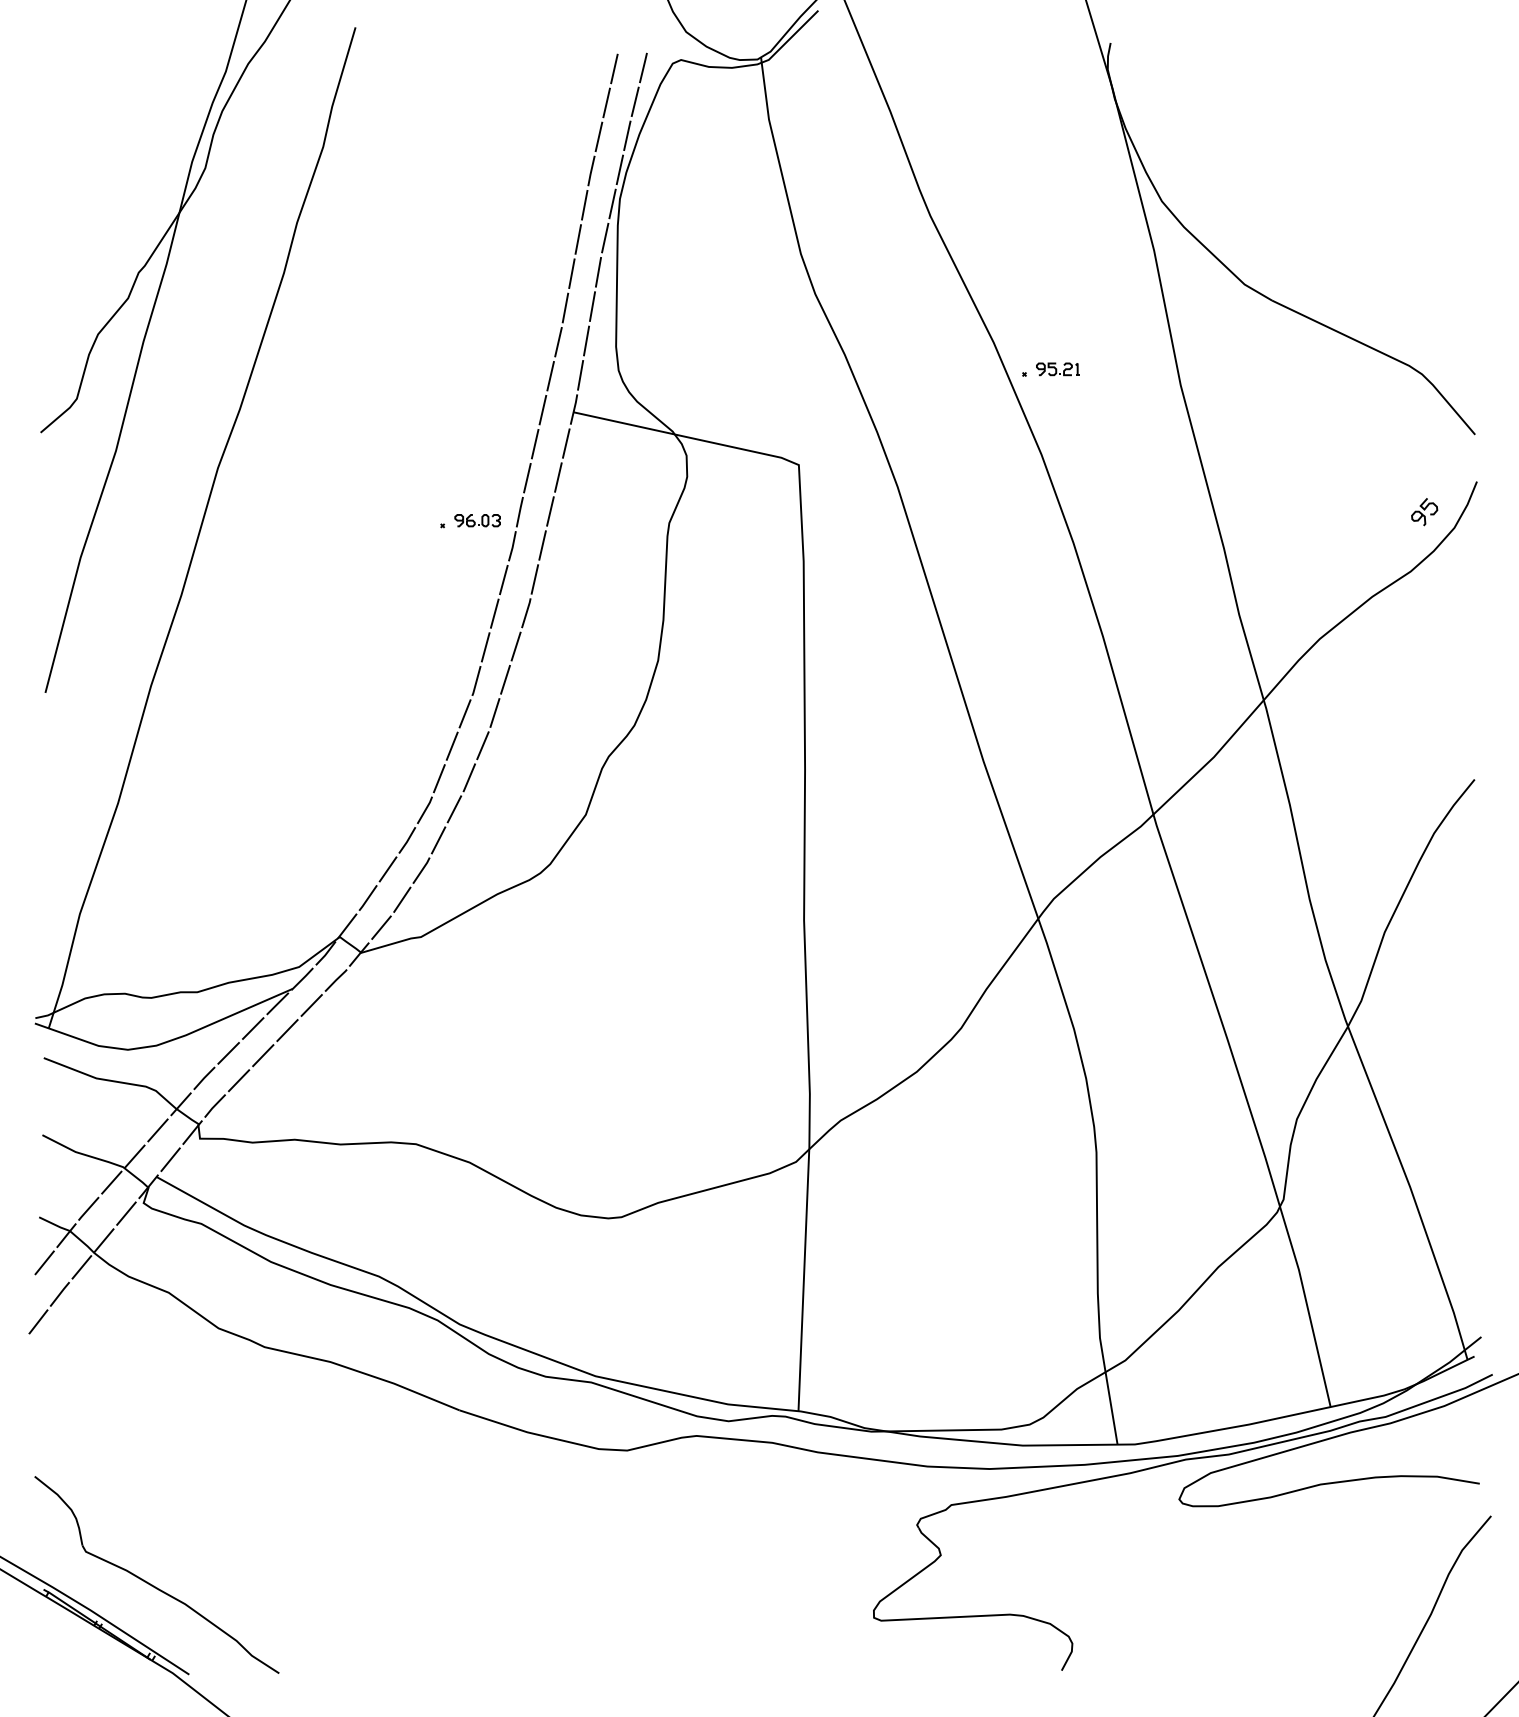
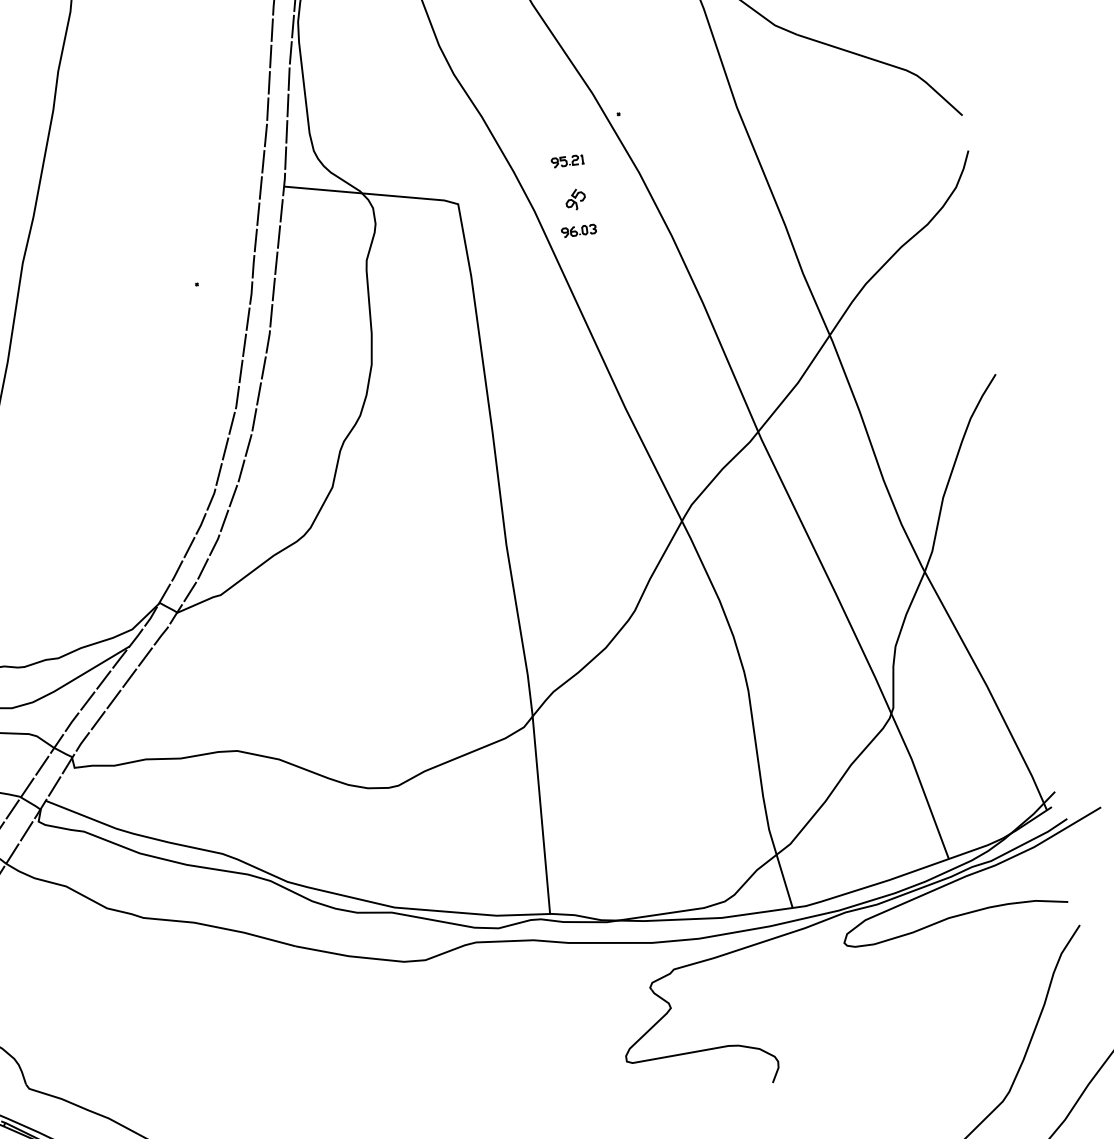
part: (1057, 369) -> (567, 161), moved
part: (1424, 512) -> (575, 200), moved
part: (477, 520) -> (578, 230), moved

